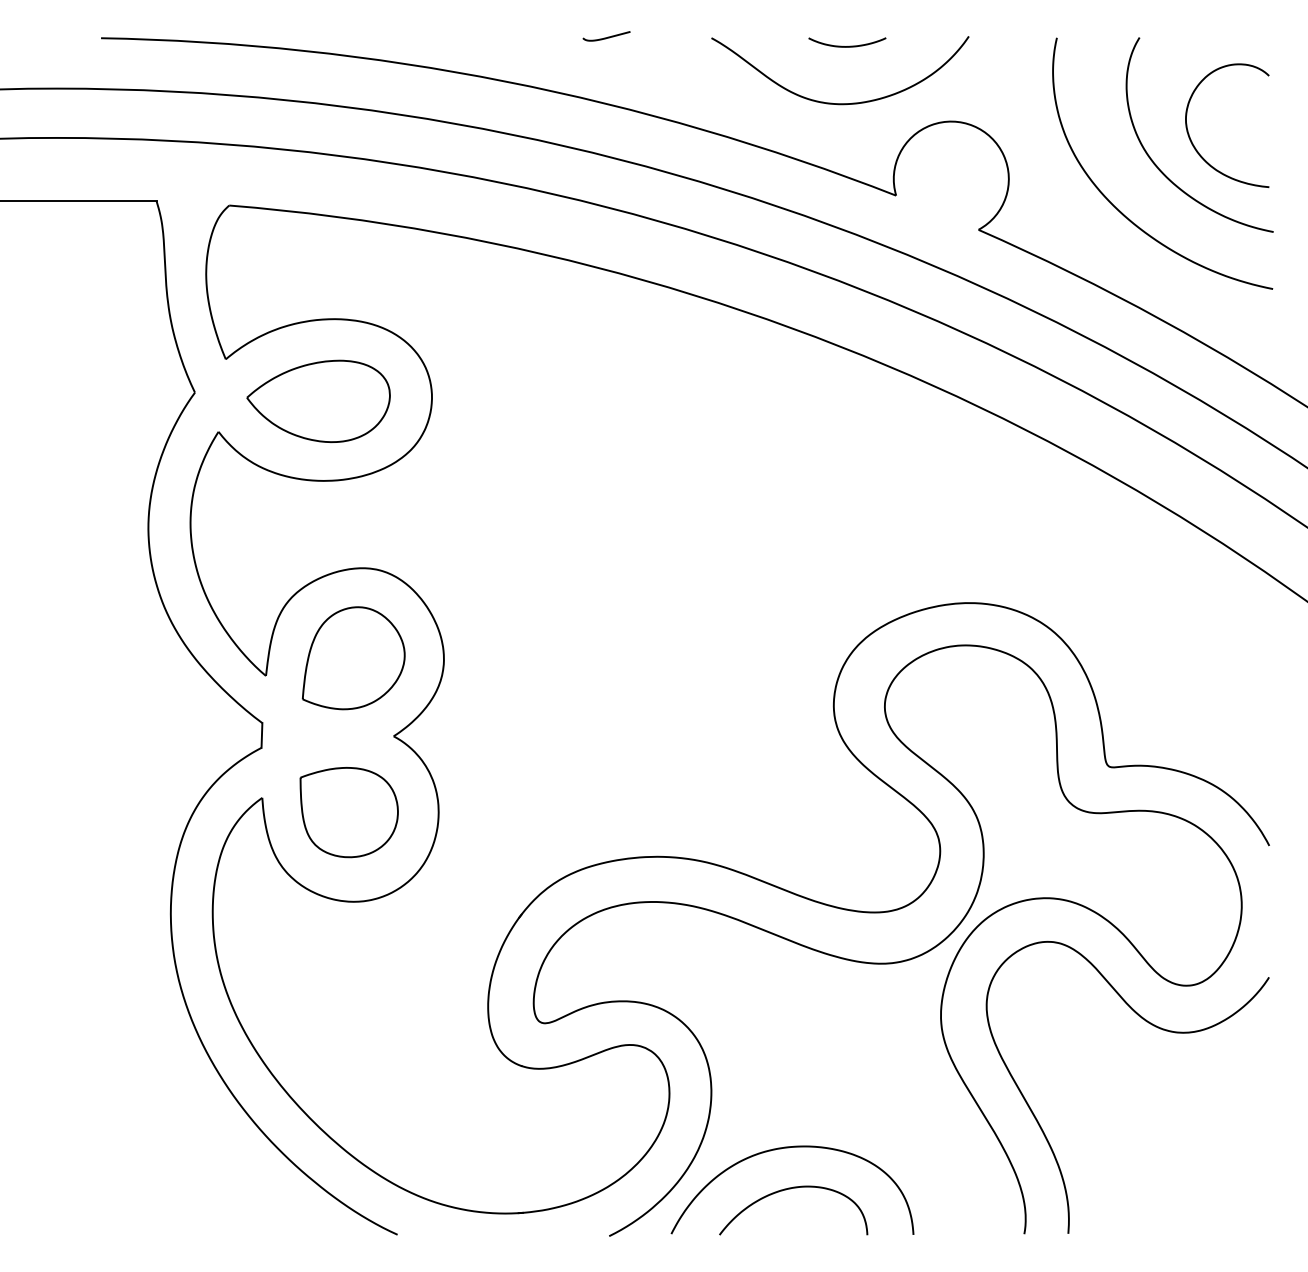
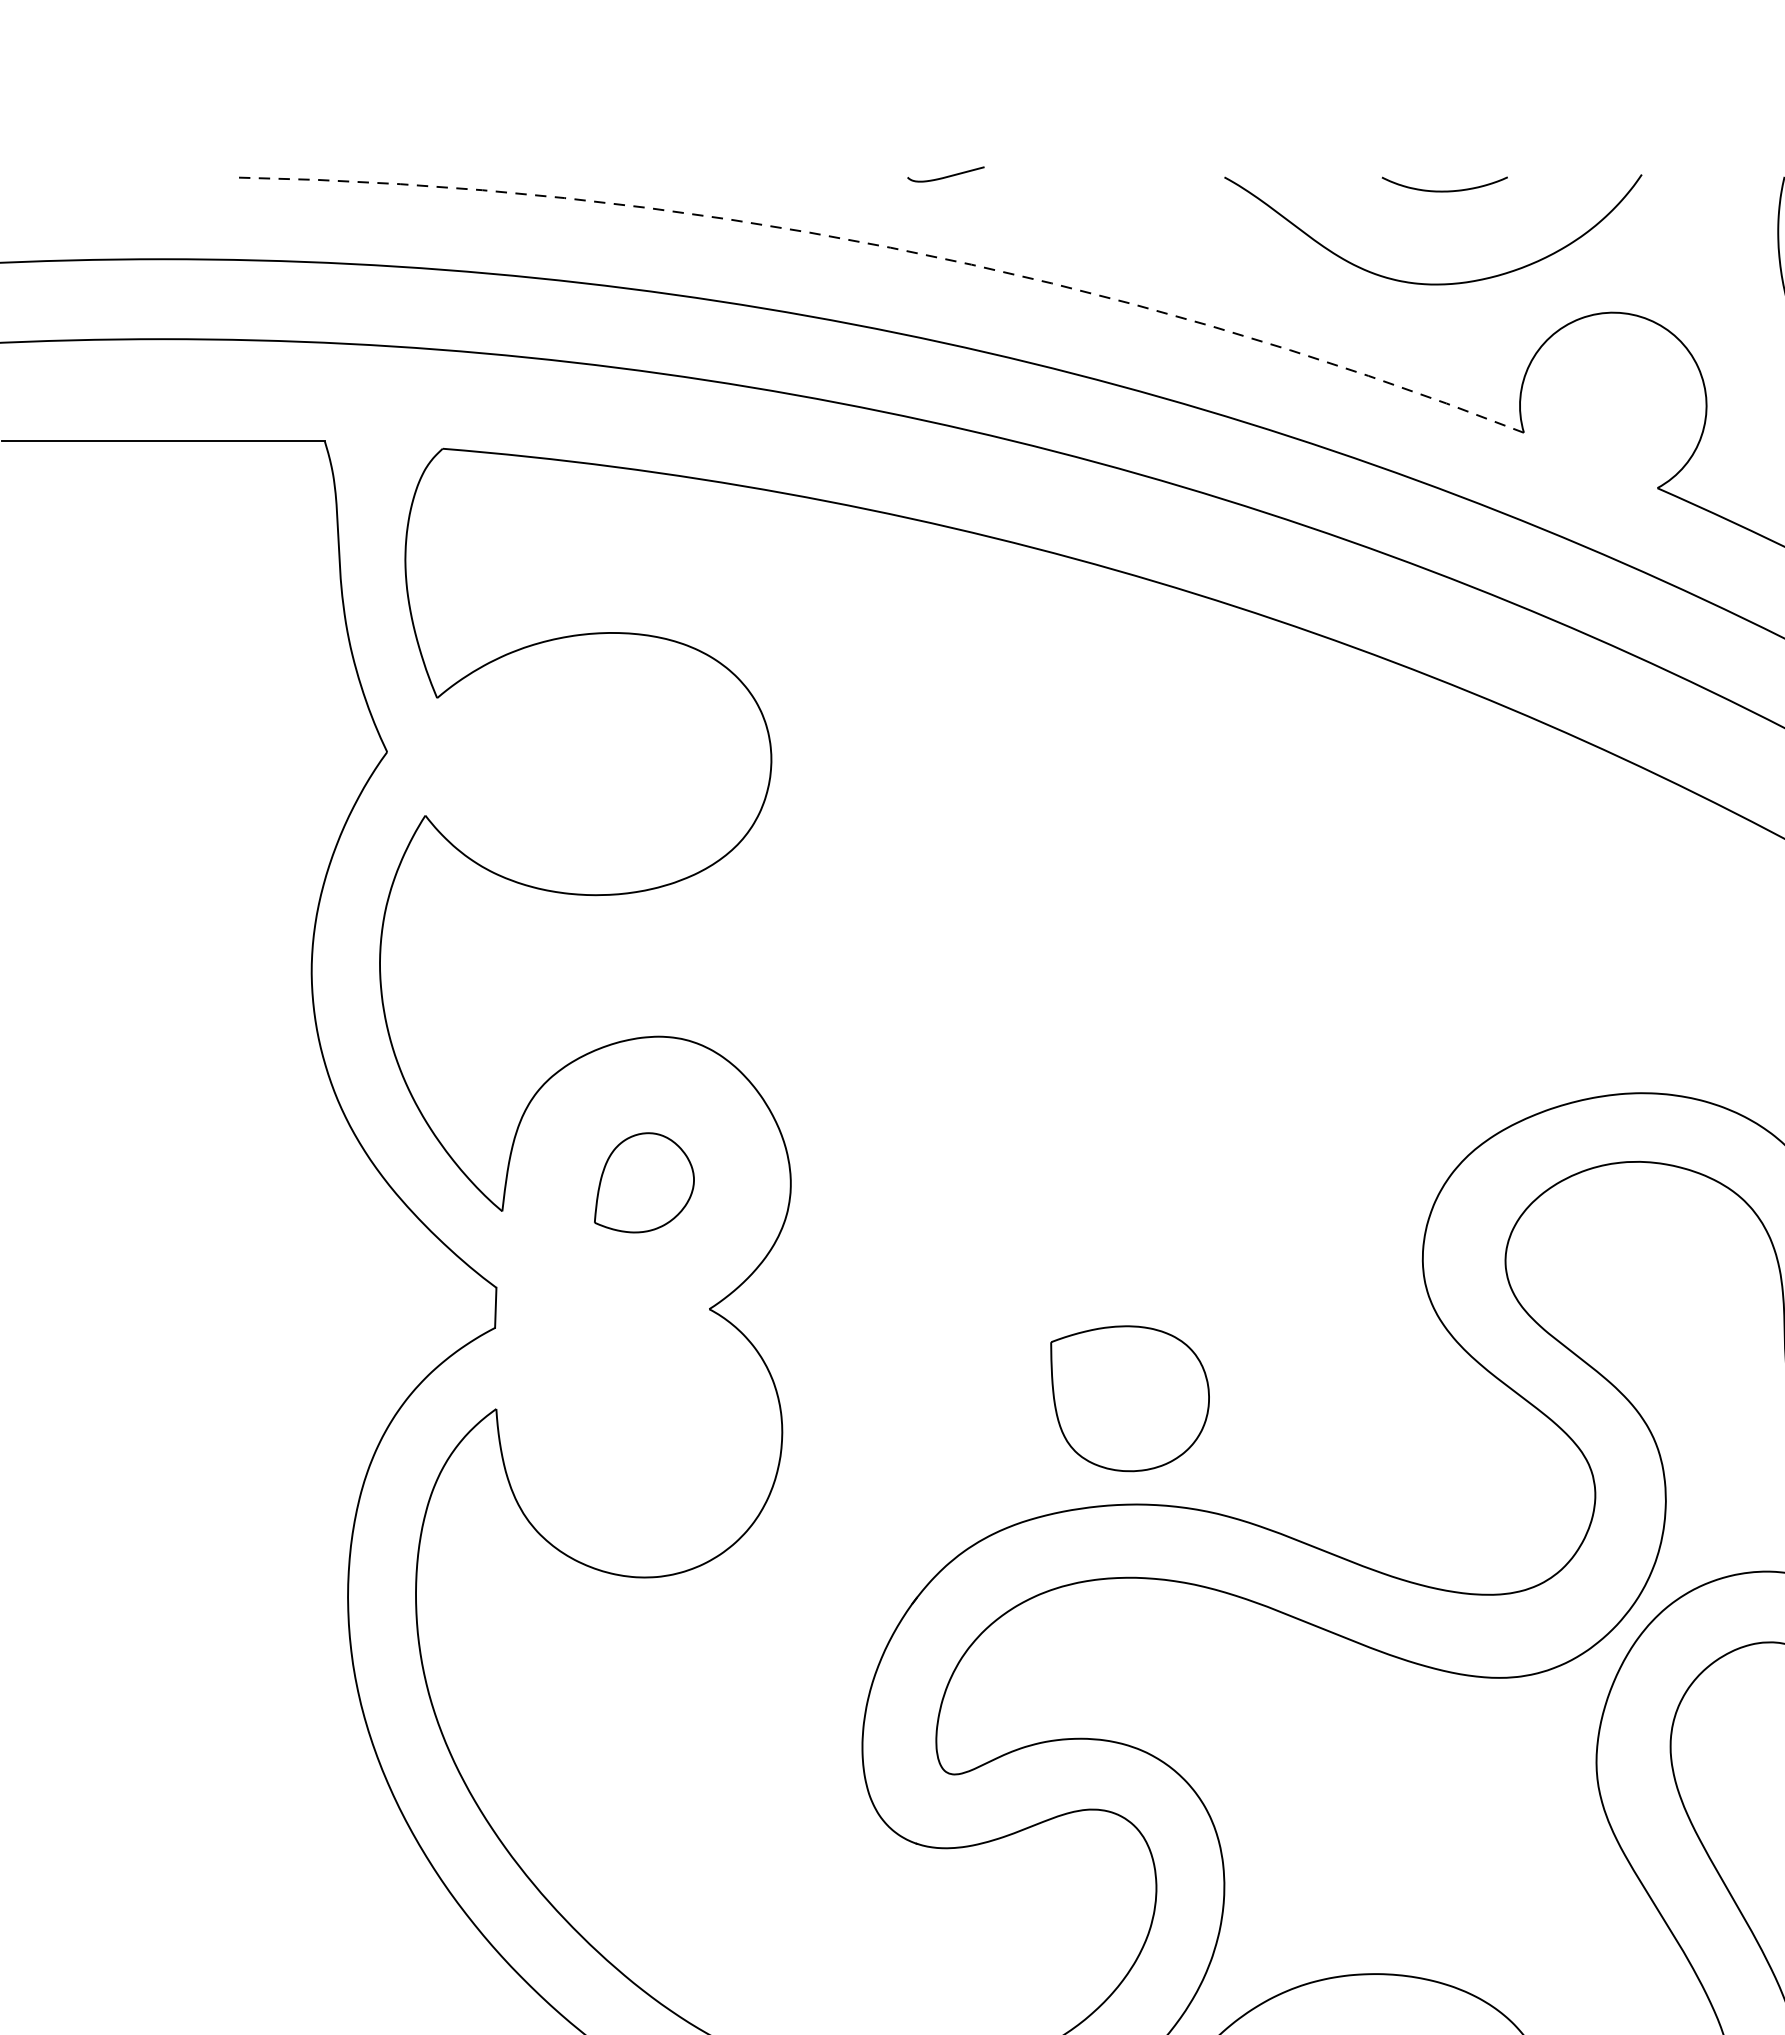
curve: (607, 36) -> (947, 174), moved
arc: (505, 81) -> (890, 247), solid -> dashed
part: (318, 401) -> (587, 766), removed
part: (353, 658) -> (644, 1183), size x0.6
part: (348, 812) -> (1128, 1398), moved

